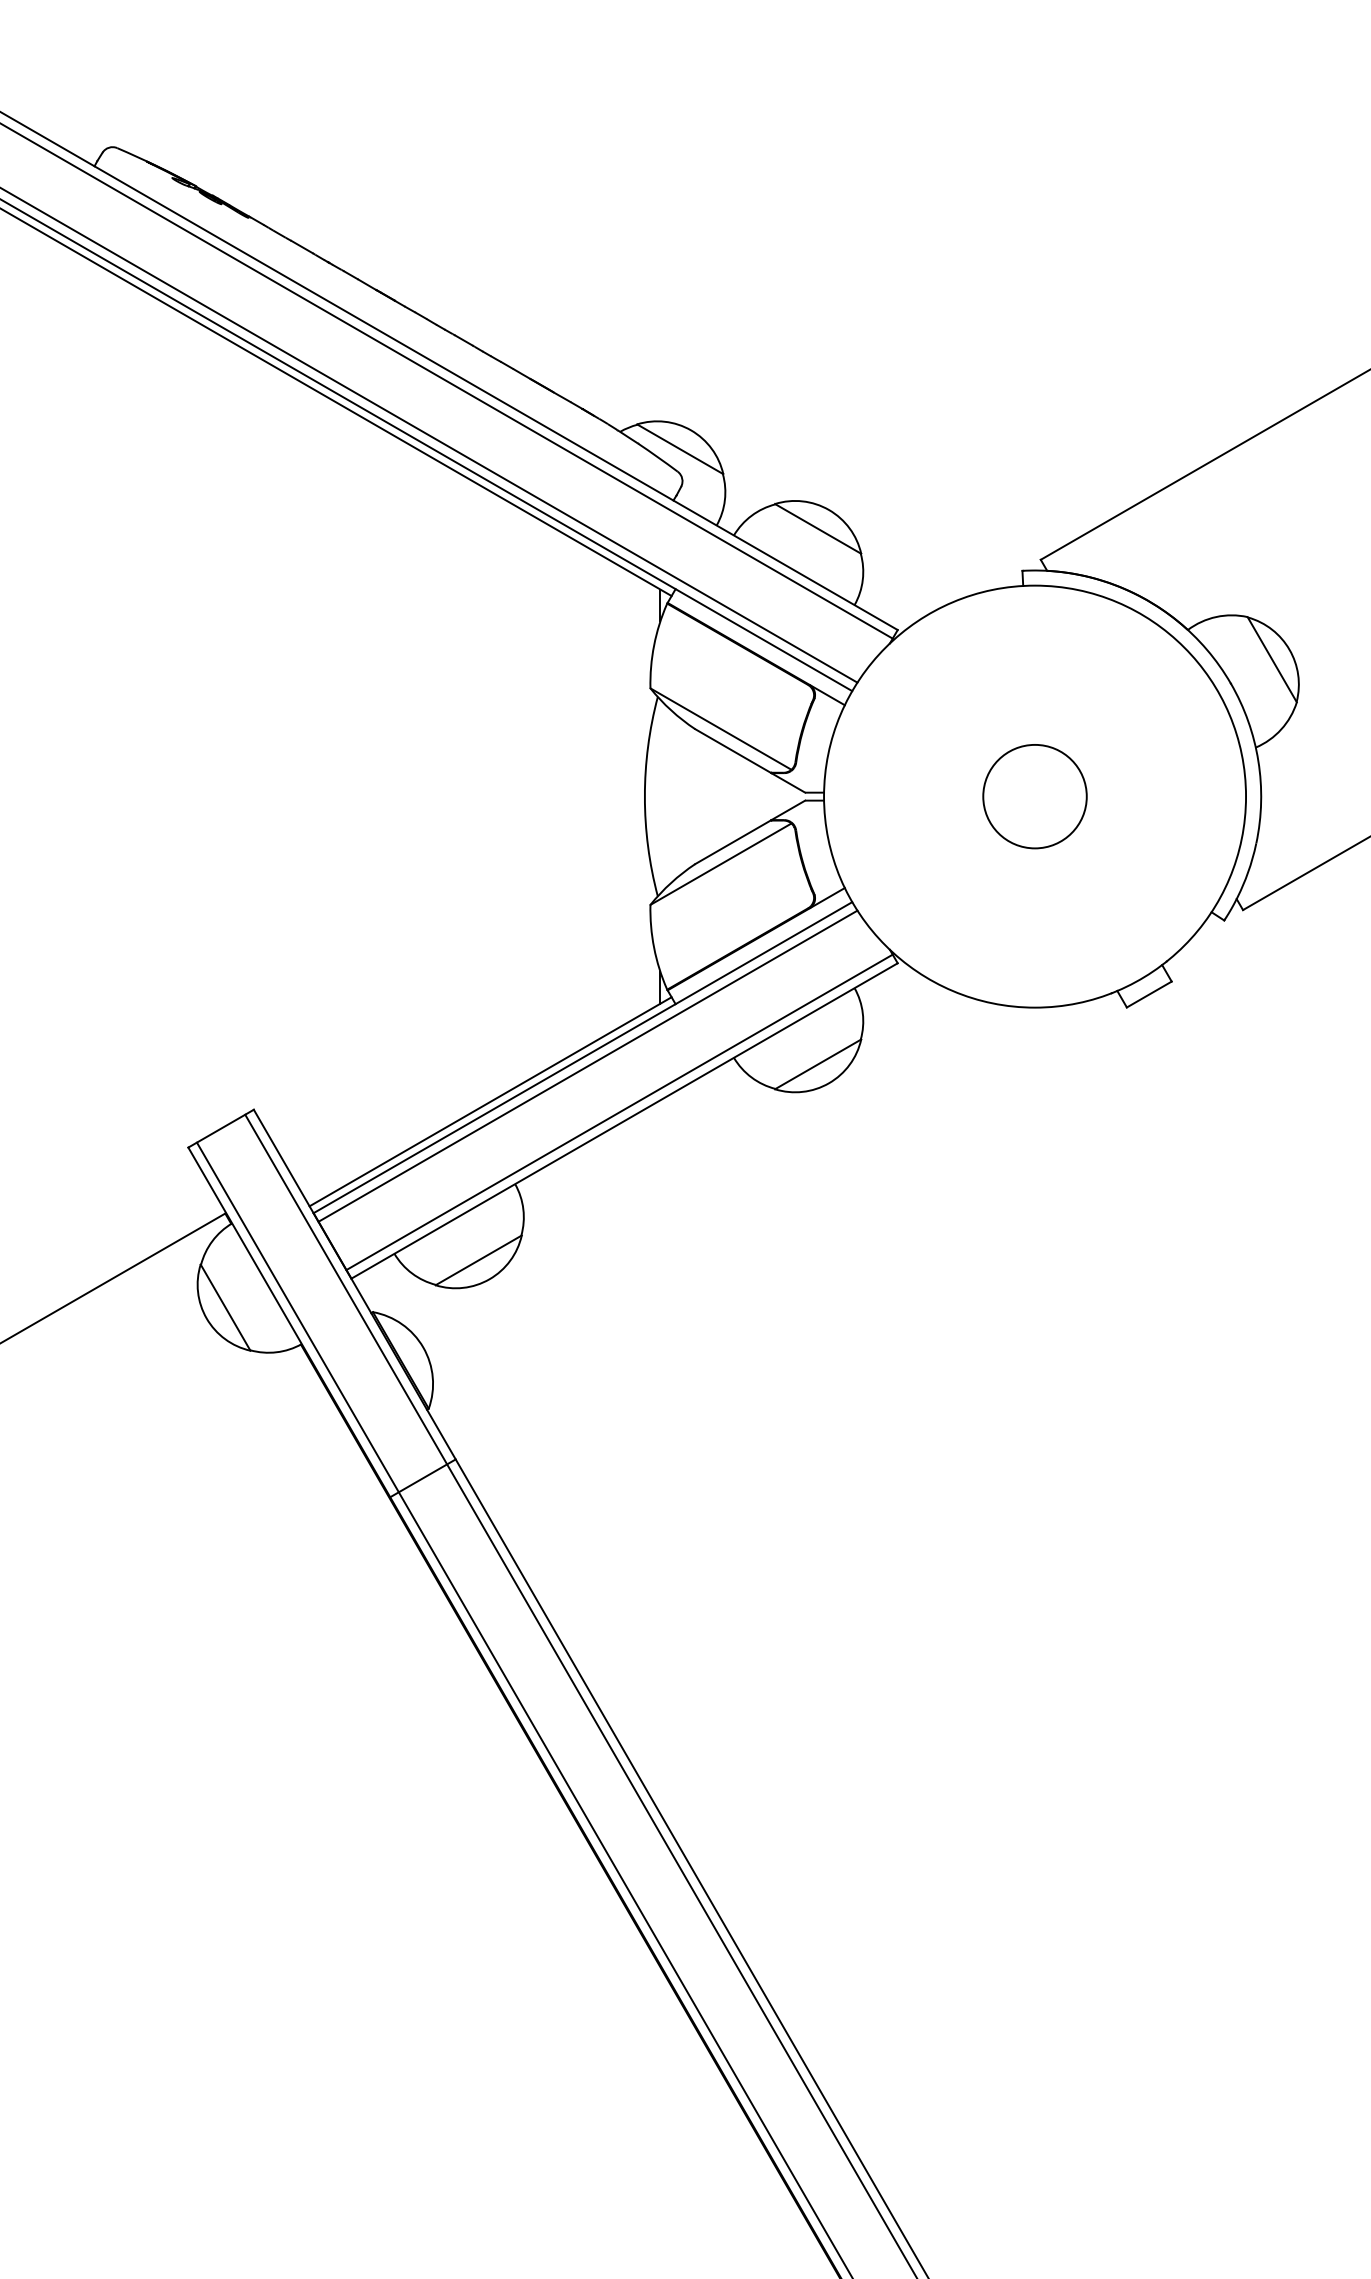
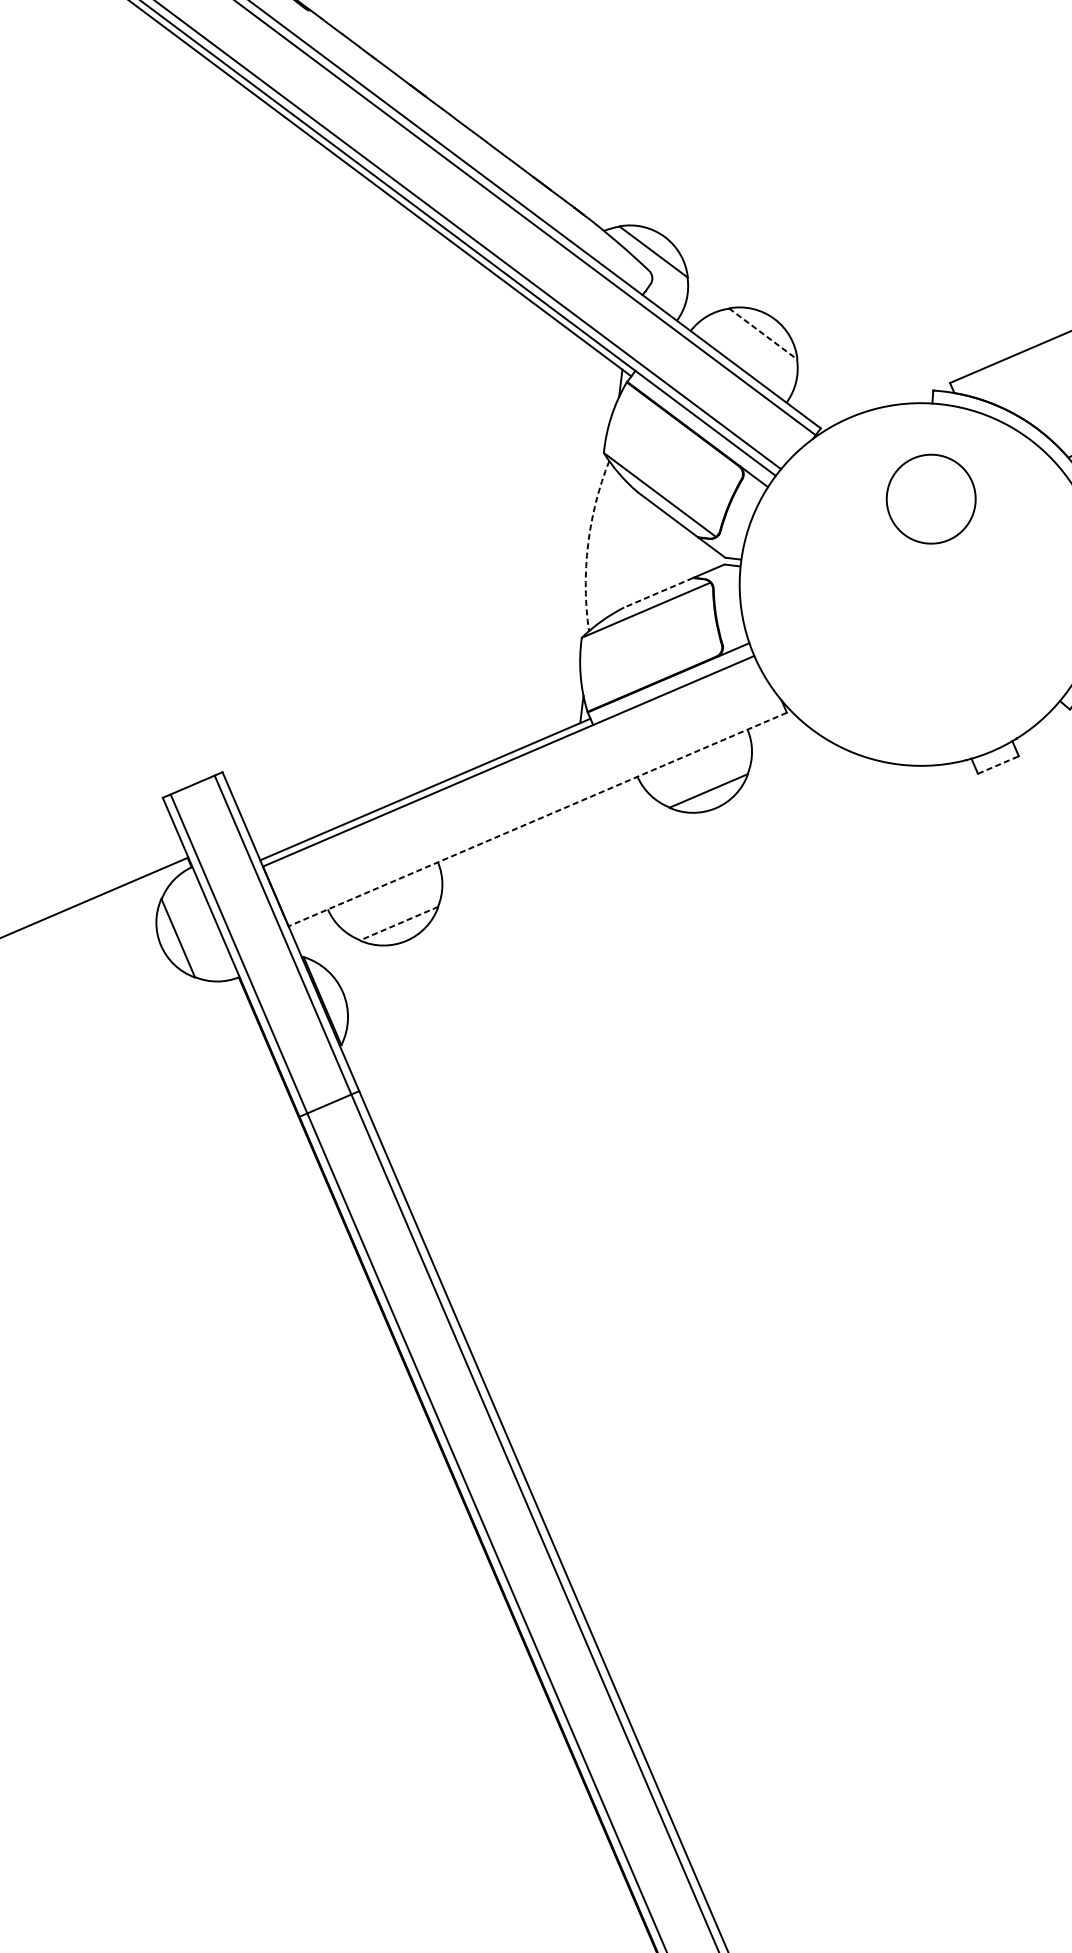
line: (818, 528) -> (763, 333), solid -> dashed
arc: (644, 796) -> (587, 544), solid -> dashed
circle: (1034, 796) -> (930, 499), moved
line: (732, 842) -> (658, 592), solid -> dashed
line: (1149, 994) -> (998, 765), solid -> dashed
line: (587, 1065) -> (511, 768), removed
line: (619, 1112) -> (534, 811), removed
line: (624, 1121) -> (537, 819), solid -> dashed
line: (478, 1260) -> (398, 923), solid -> dashed

